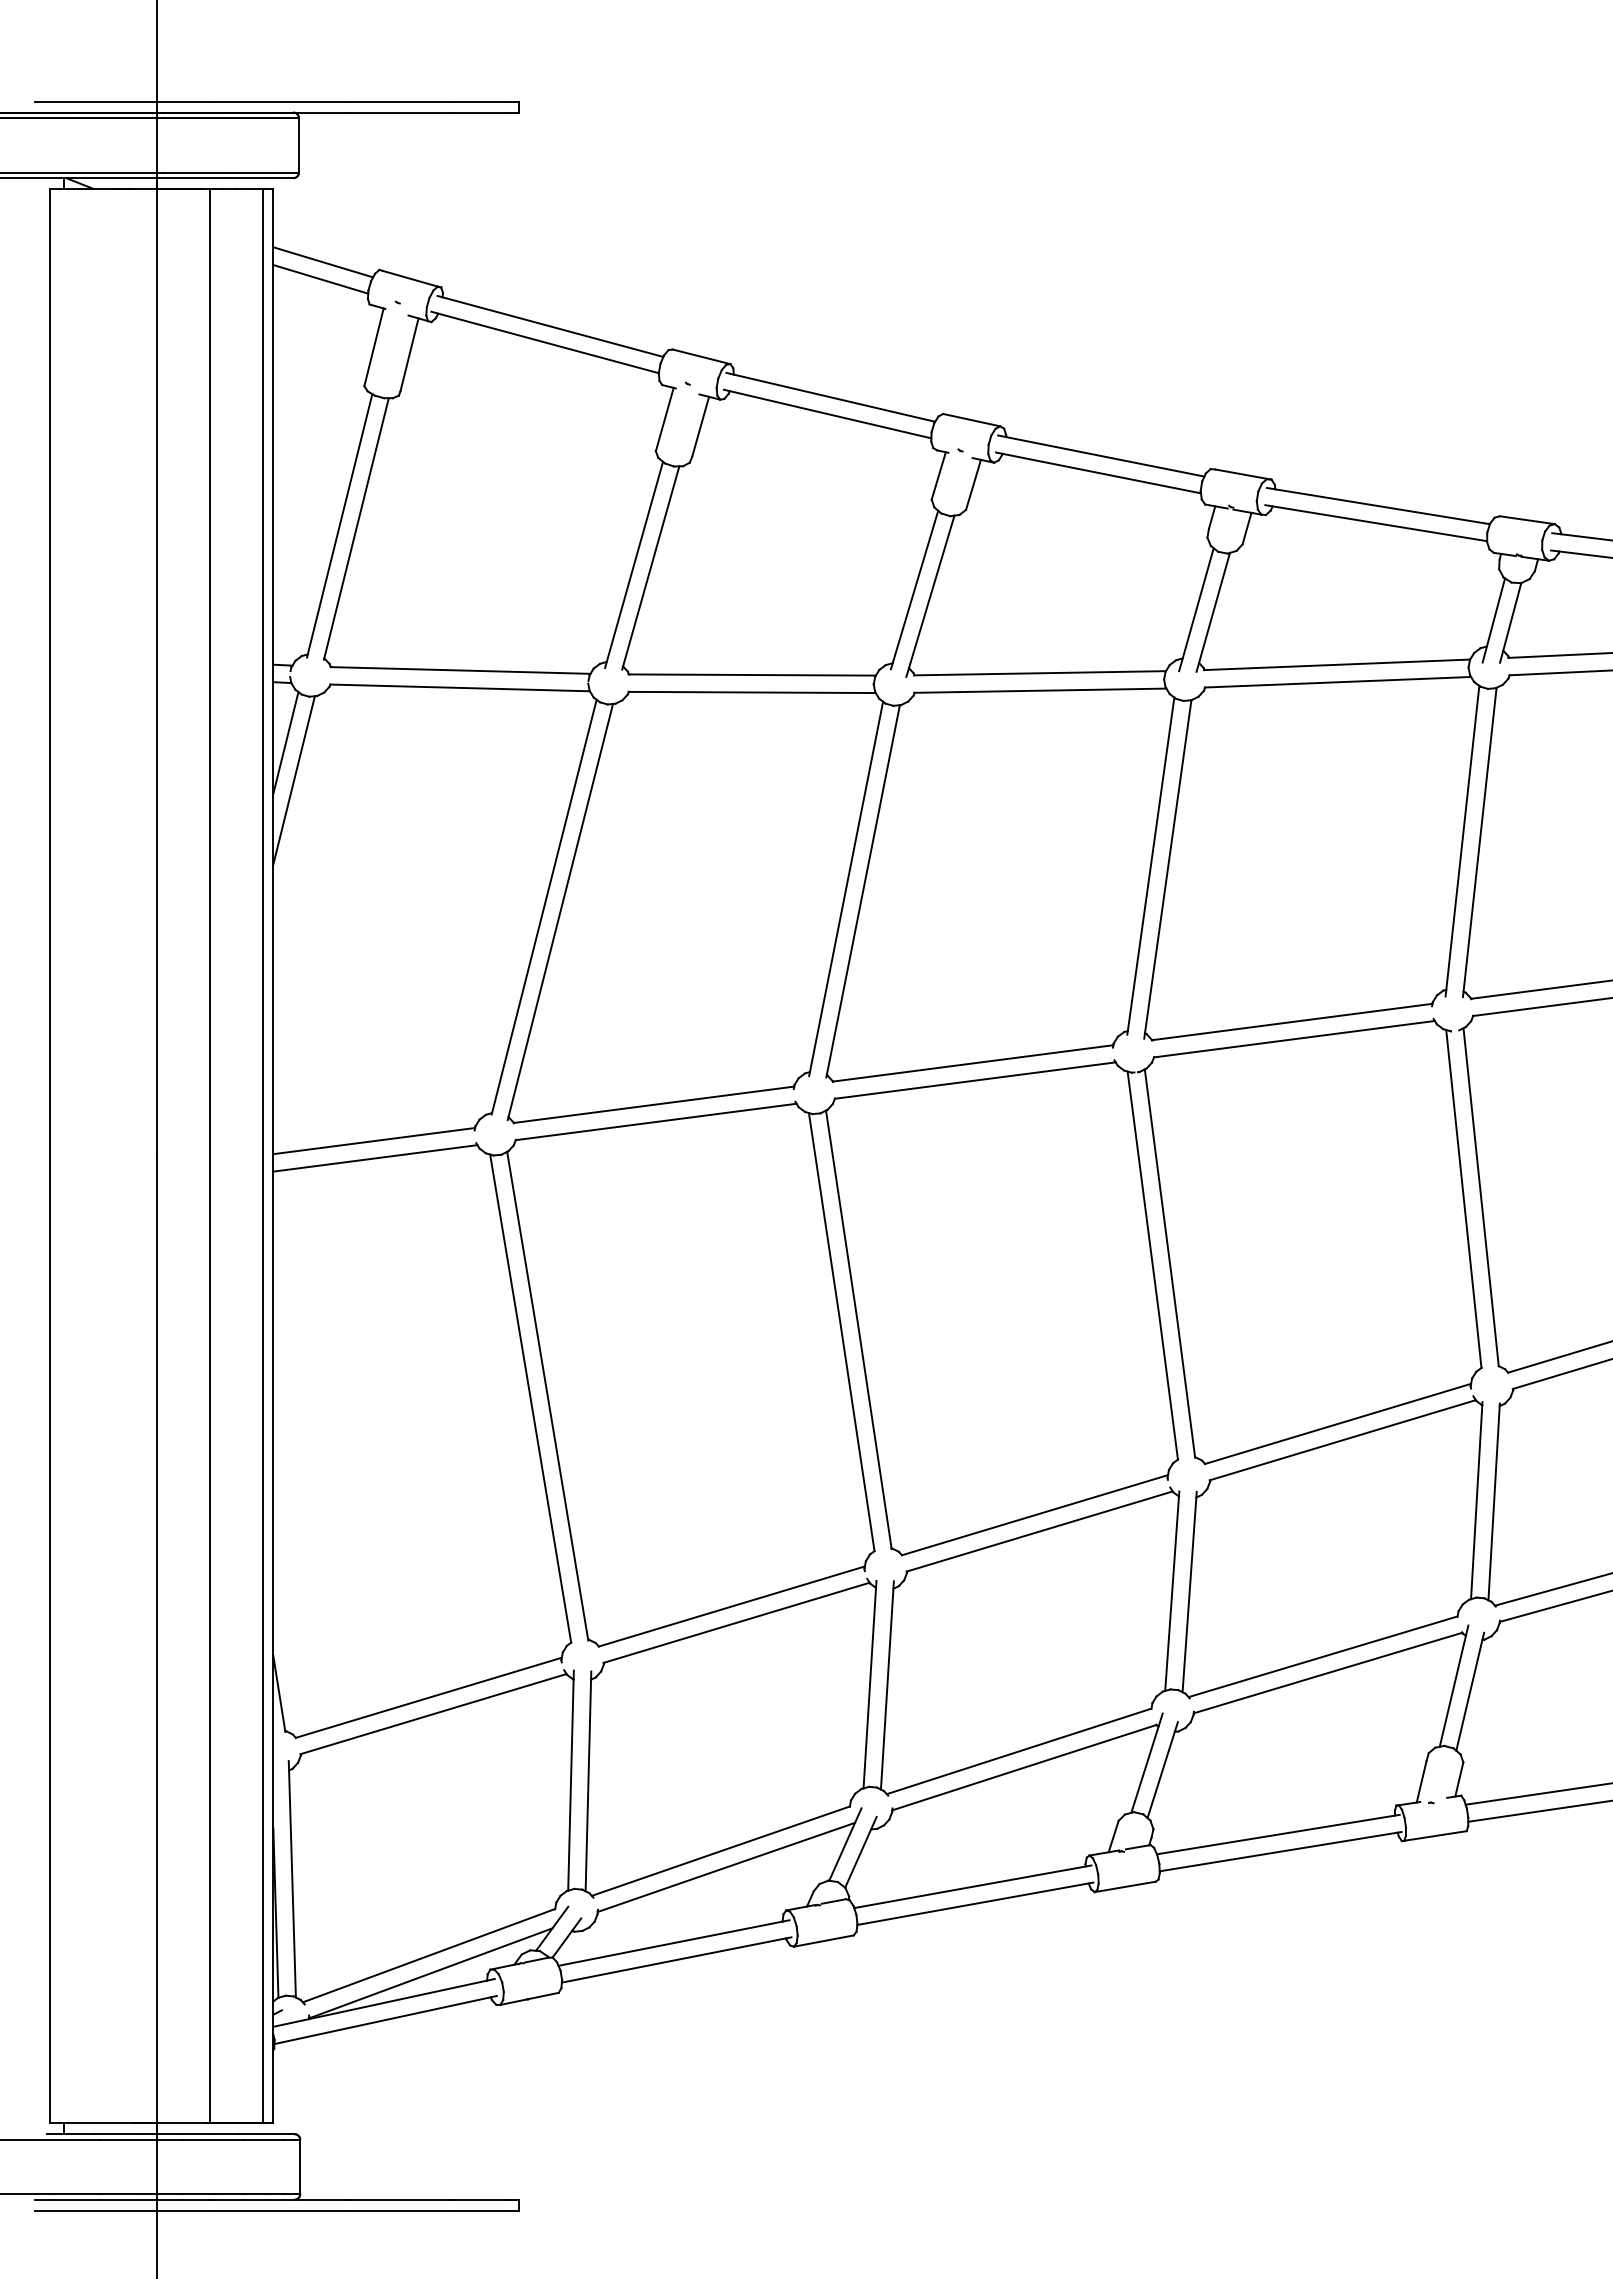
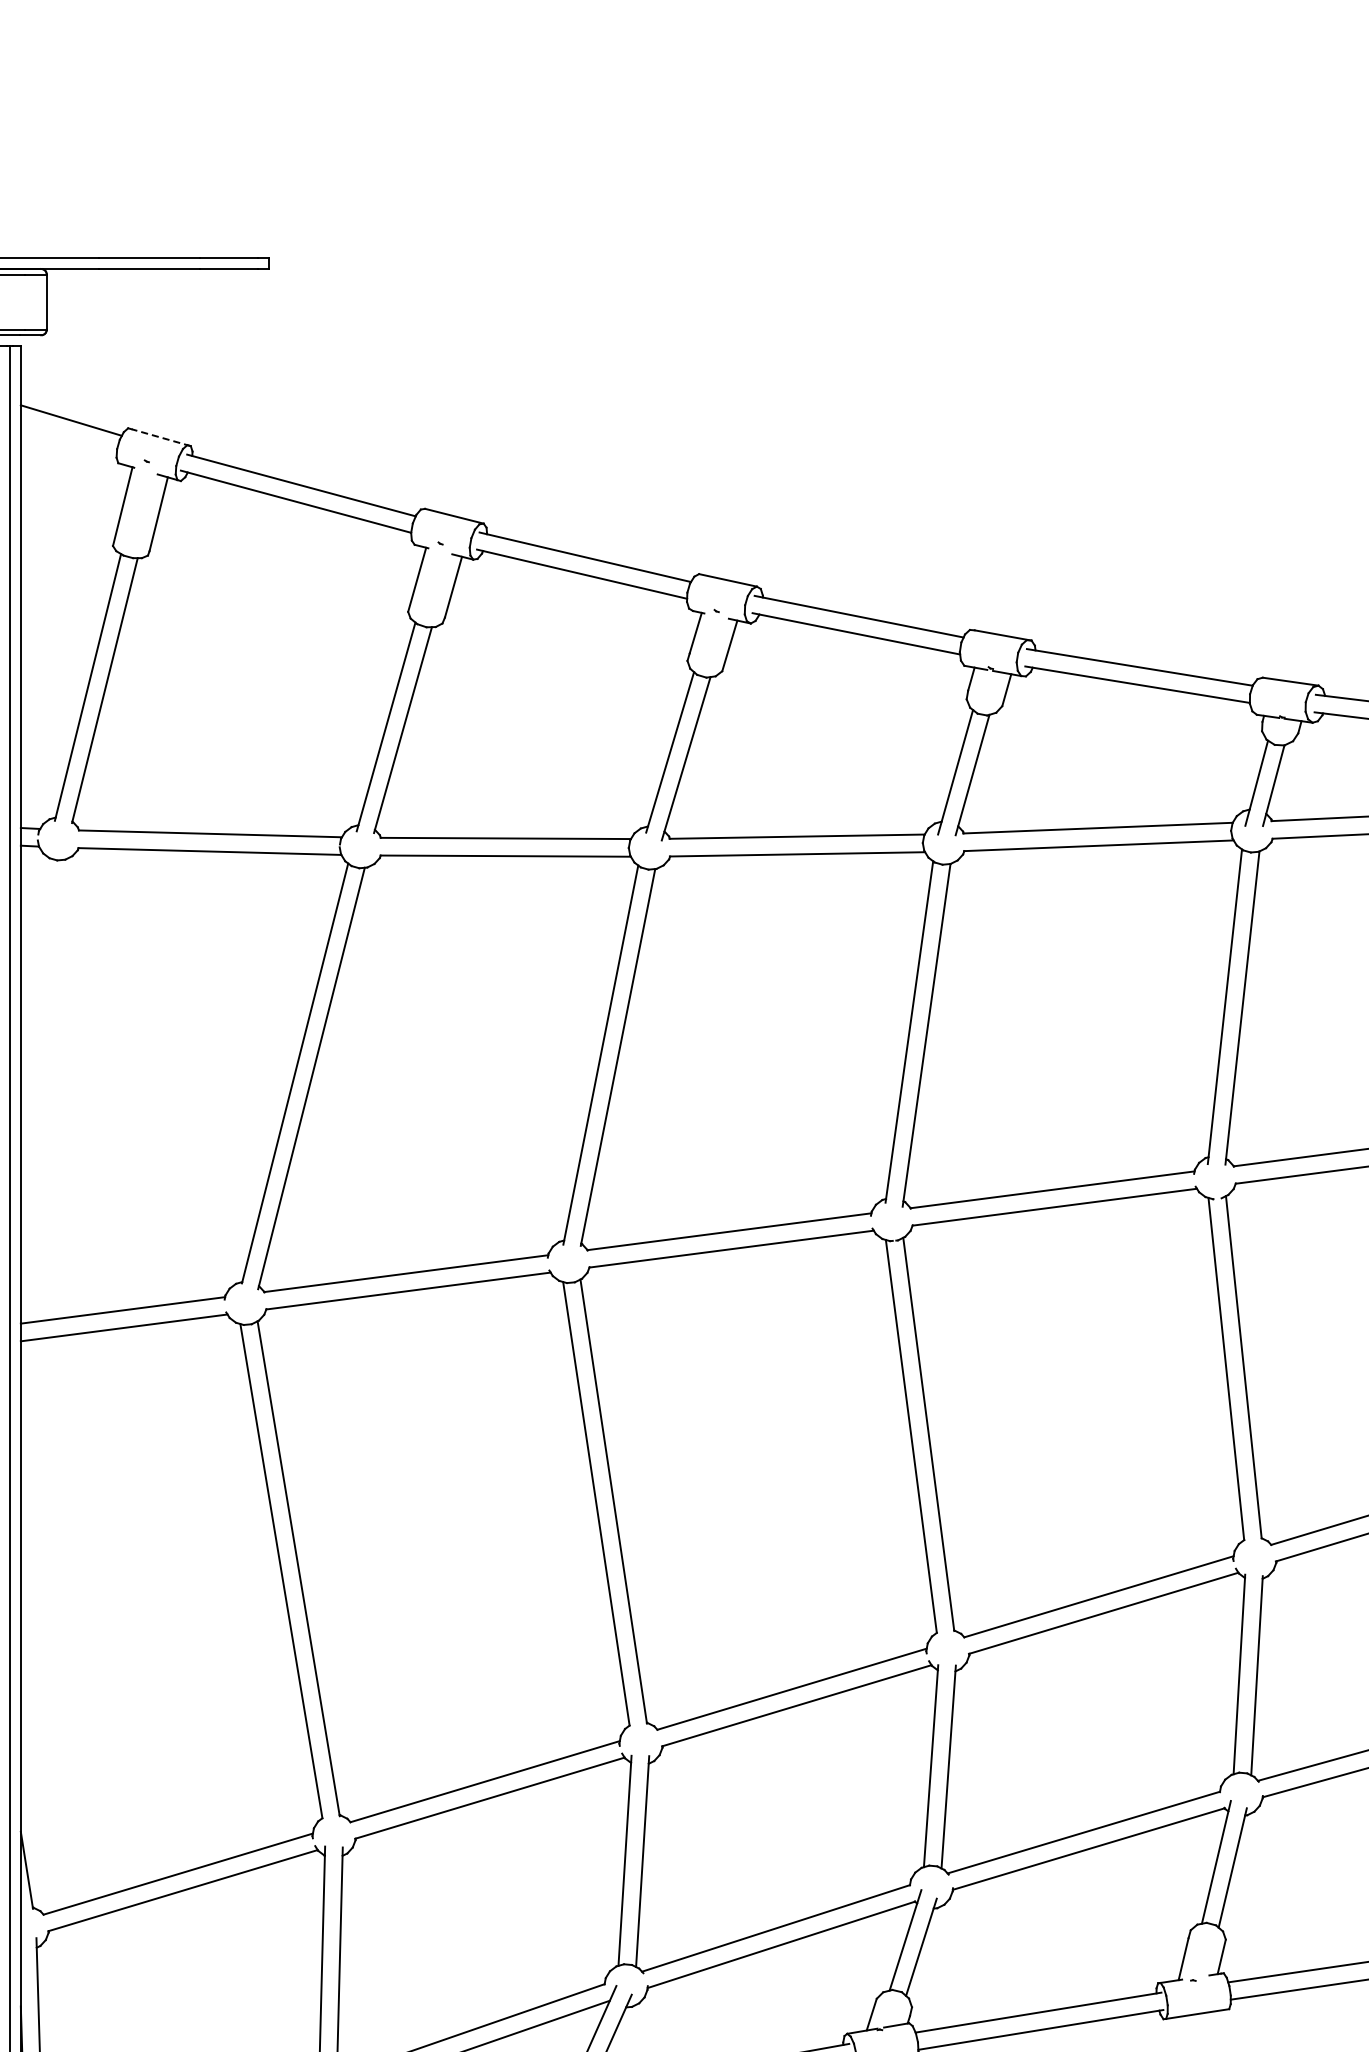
line: (320, 279) -> (68, 437), removed
line: (411, 279) -> (160, 437), solid -> dashed
line: (285, 742) -> (33, 906), removed
line: (293, 780) -> (41, 945), removed

